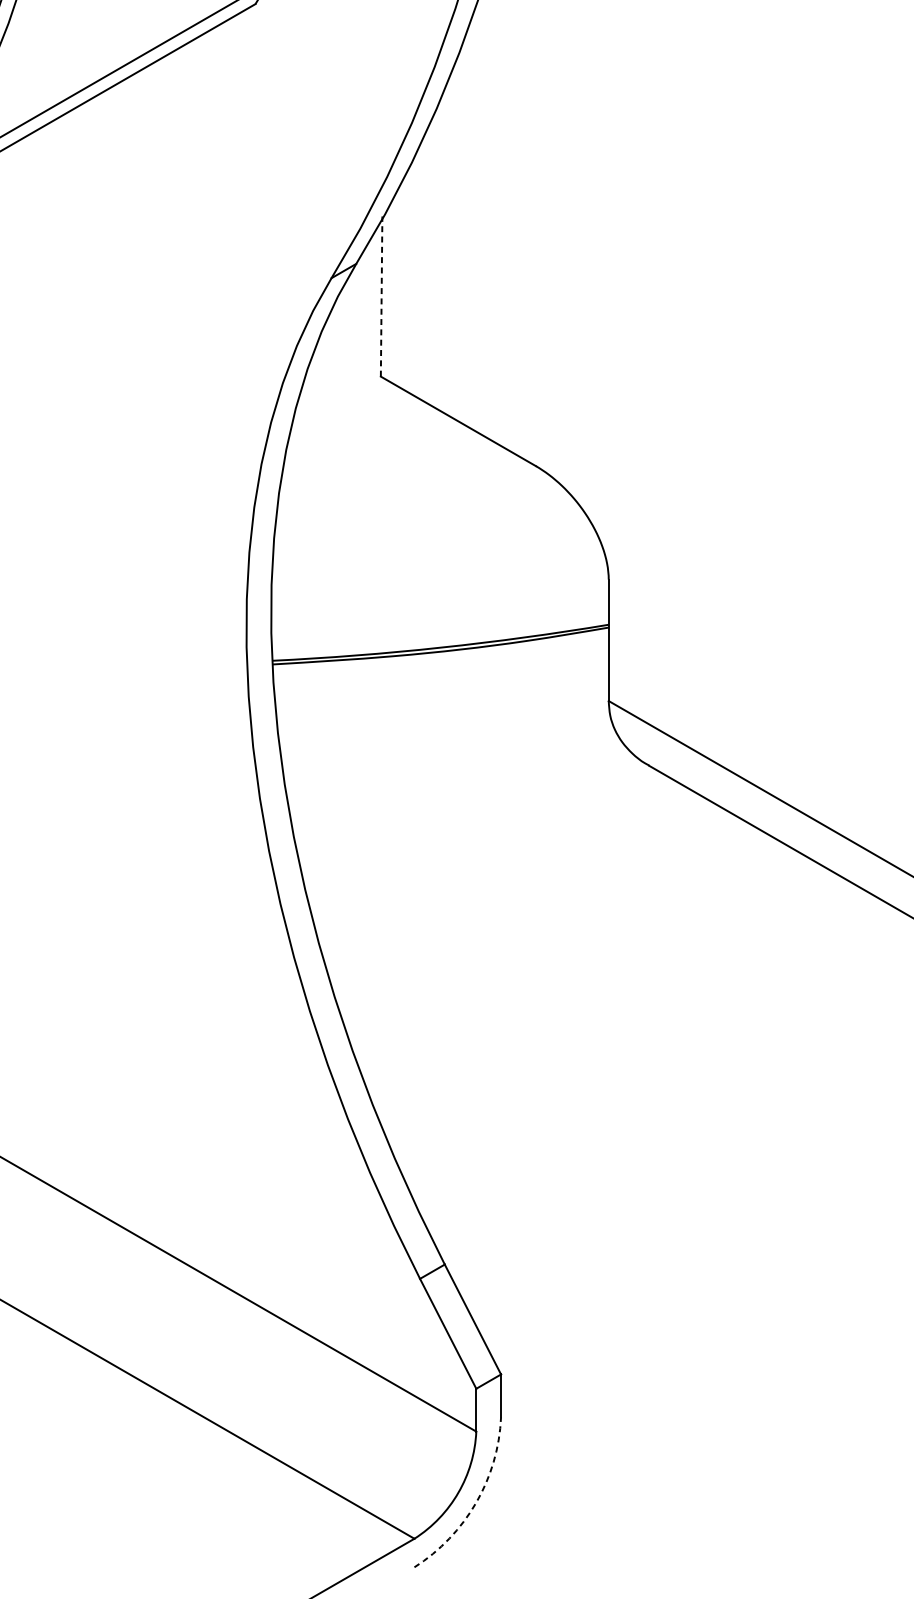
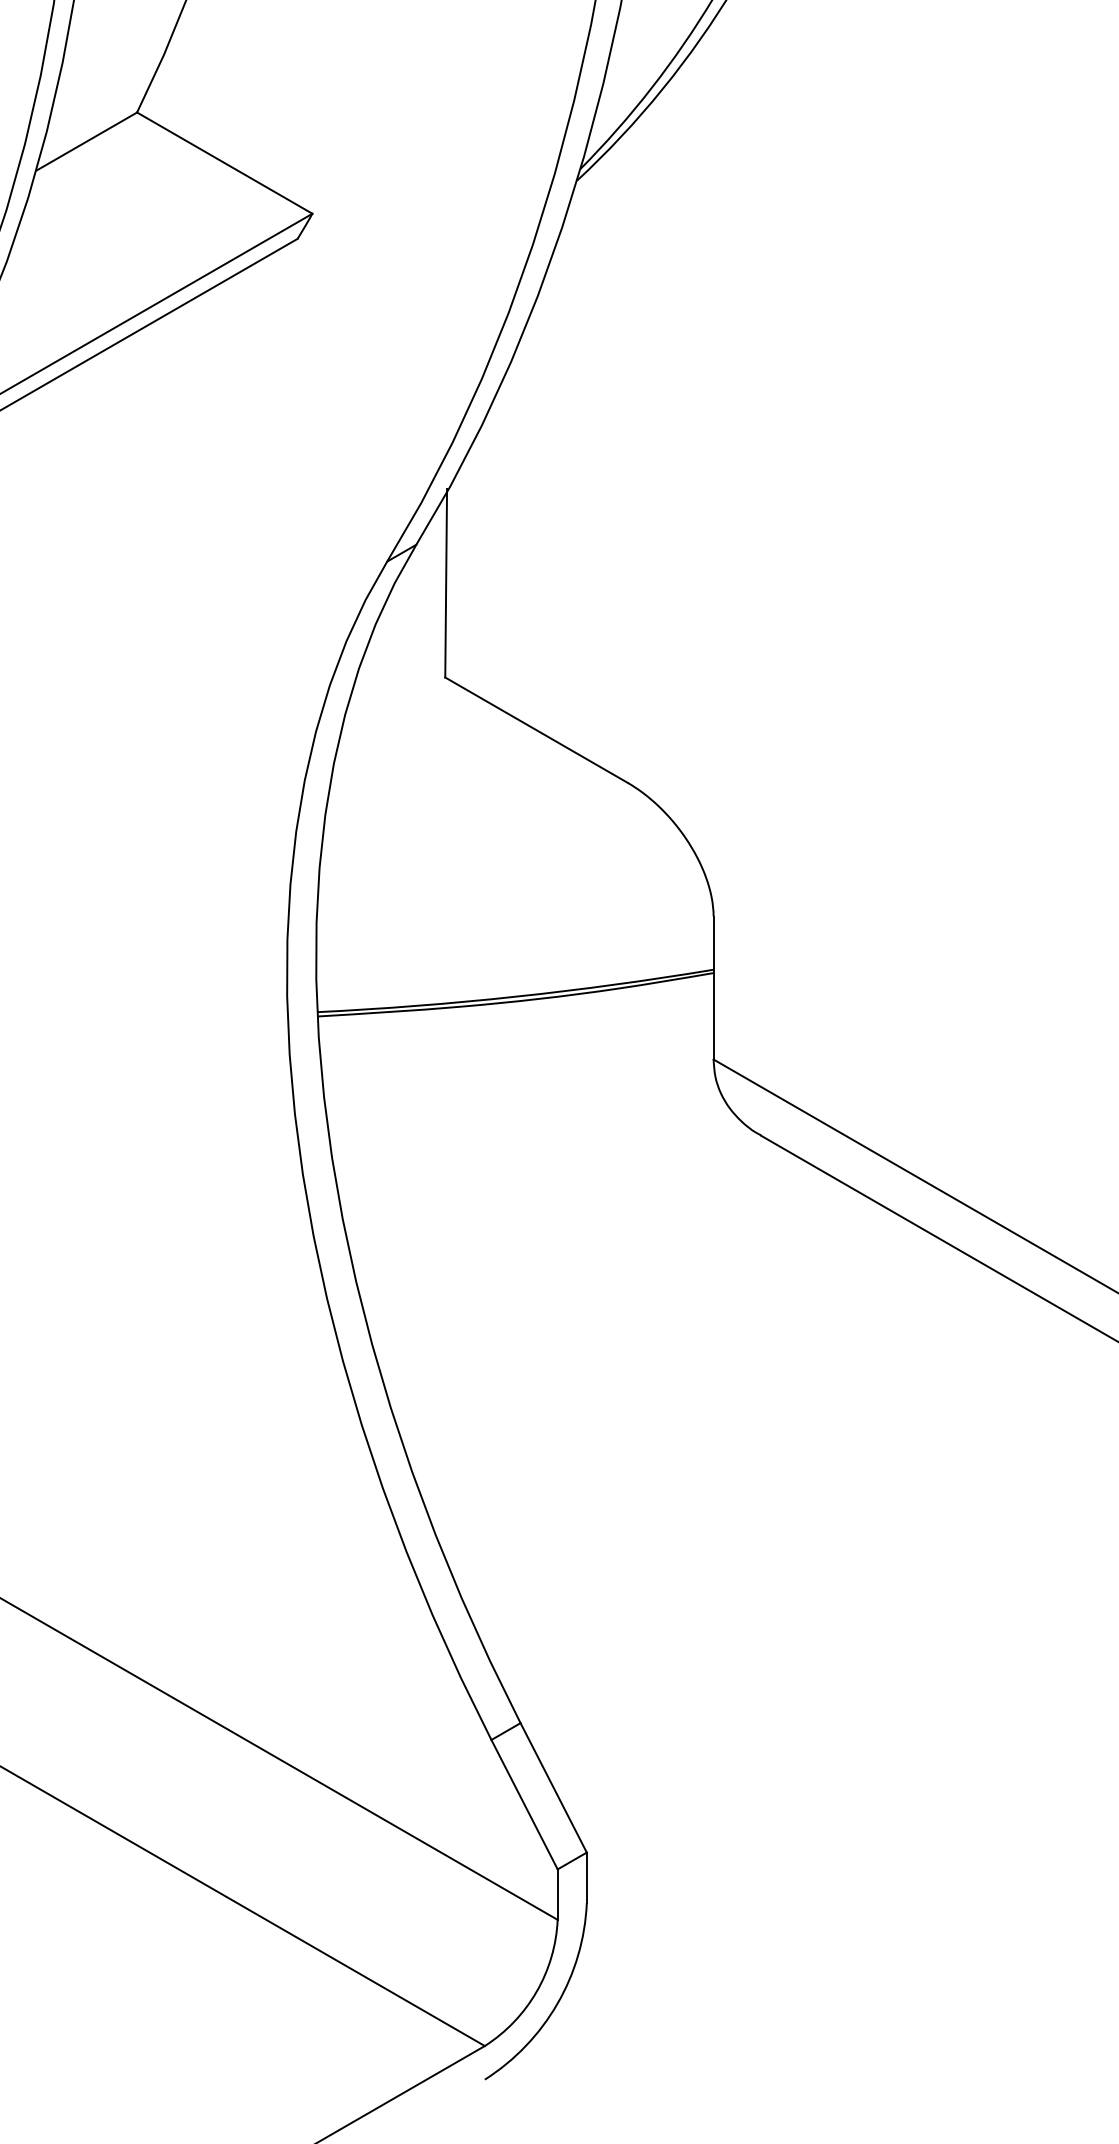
line: (381, 295) -> (446, 582), dashed -> solid
arc: (476, 1502) -> (557, 2003), dashed -> solid

